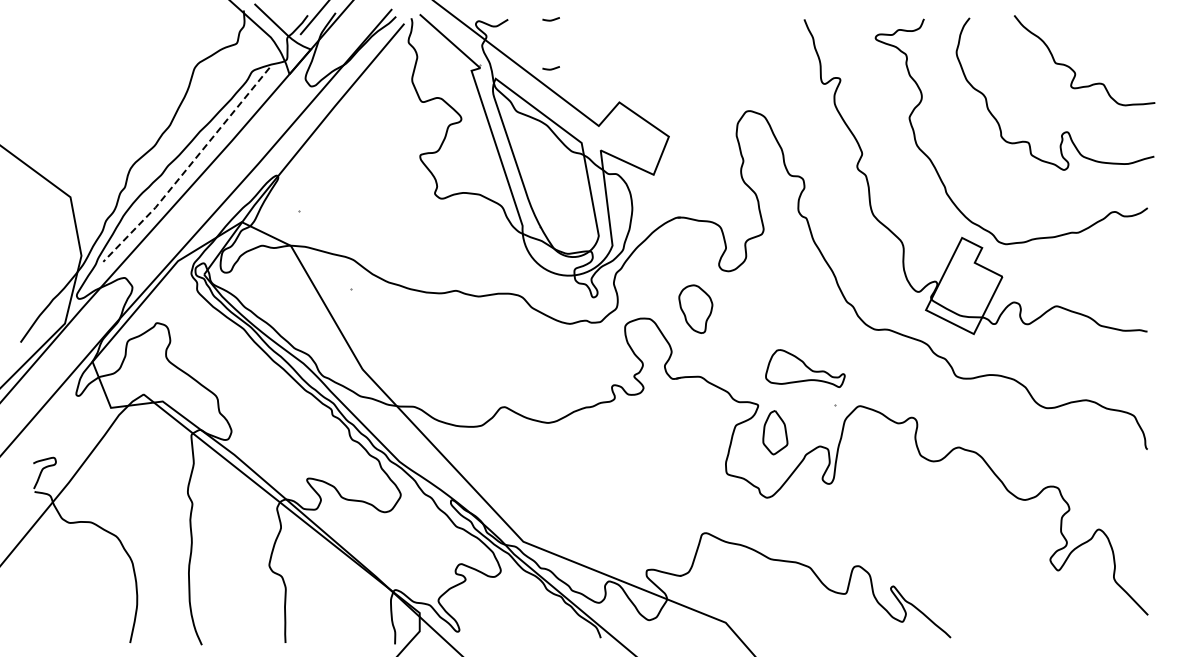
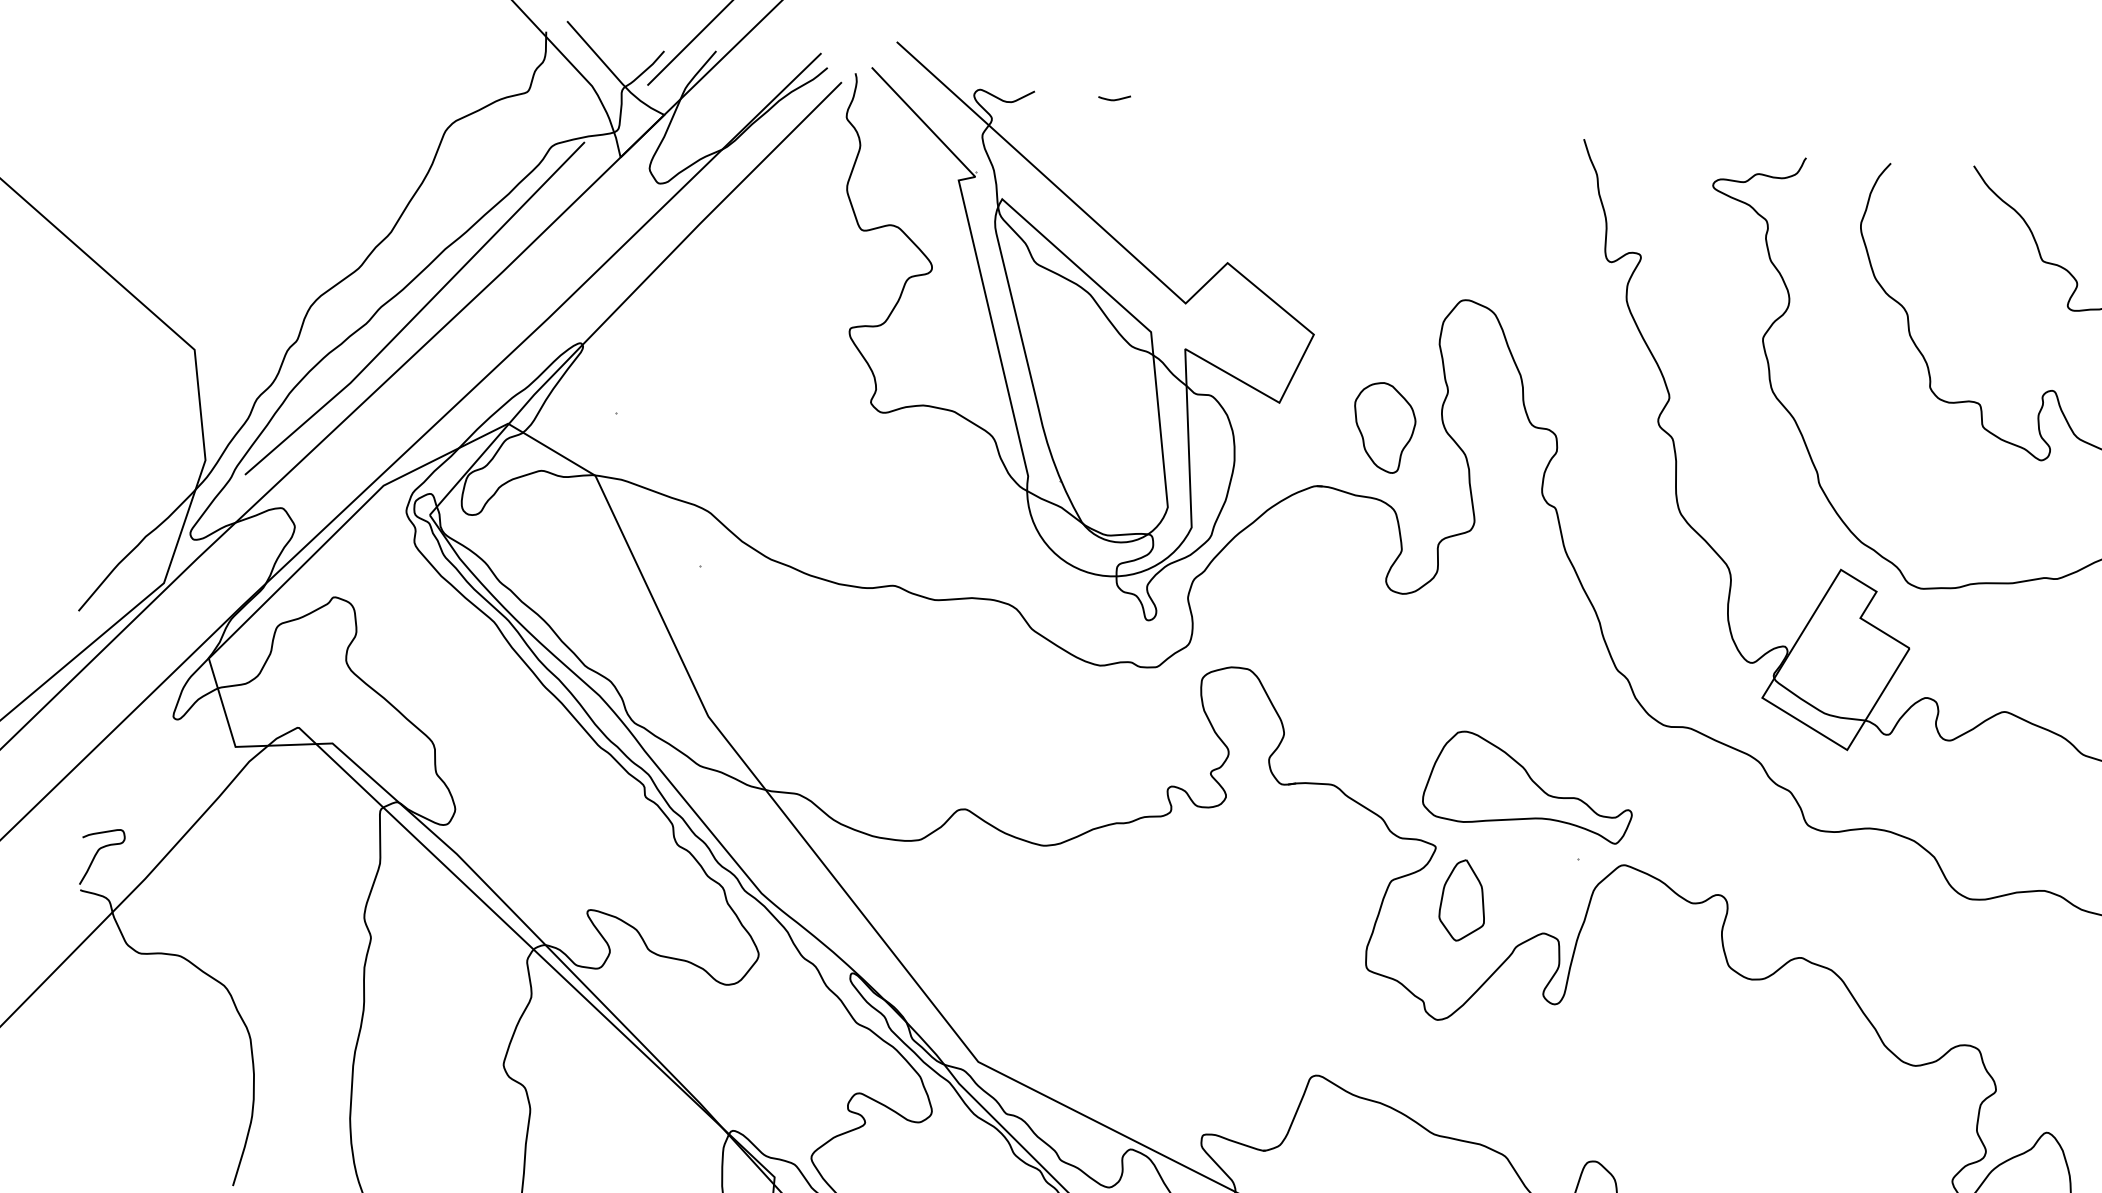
curve: (550, 68) -> (1105, 188), removed
line: (188, 167) -> (418, 313), dashed -> solid
part: (695, 308) -> (1383, 426), moved
part: (805, 368) -> (1529, 786), size x1.43

